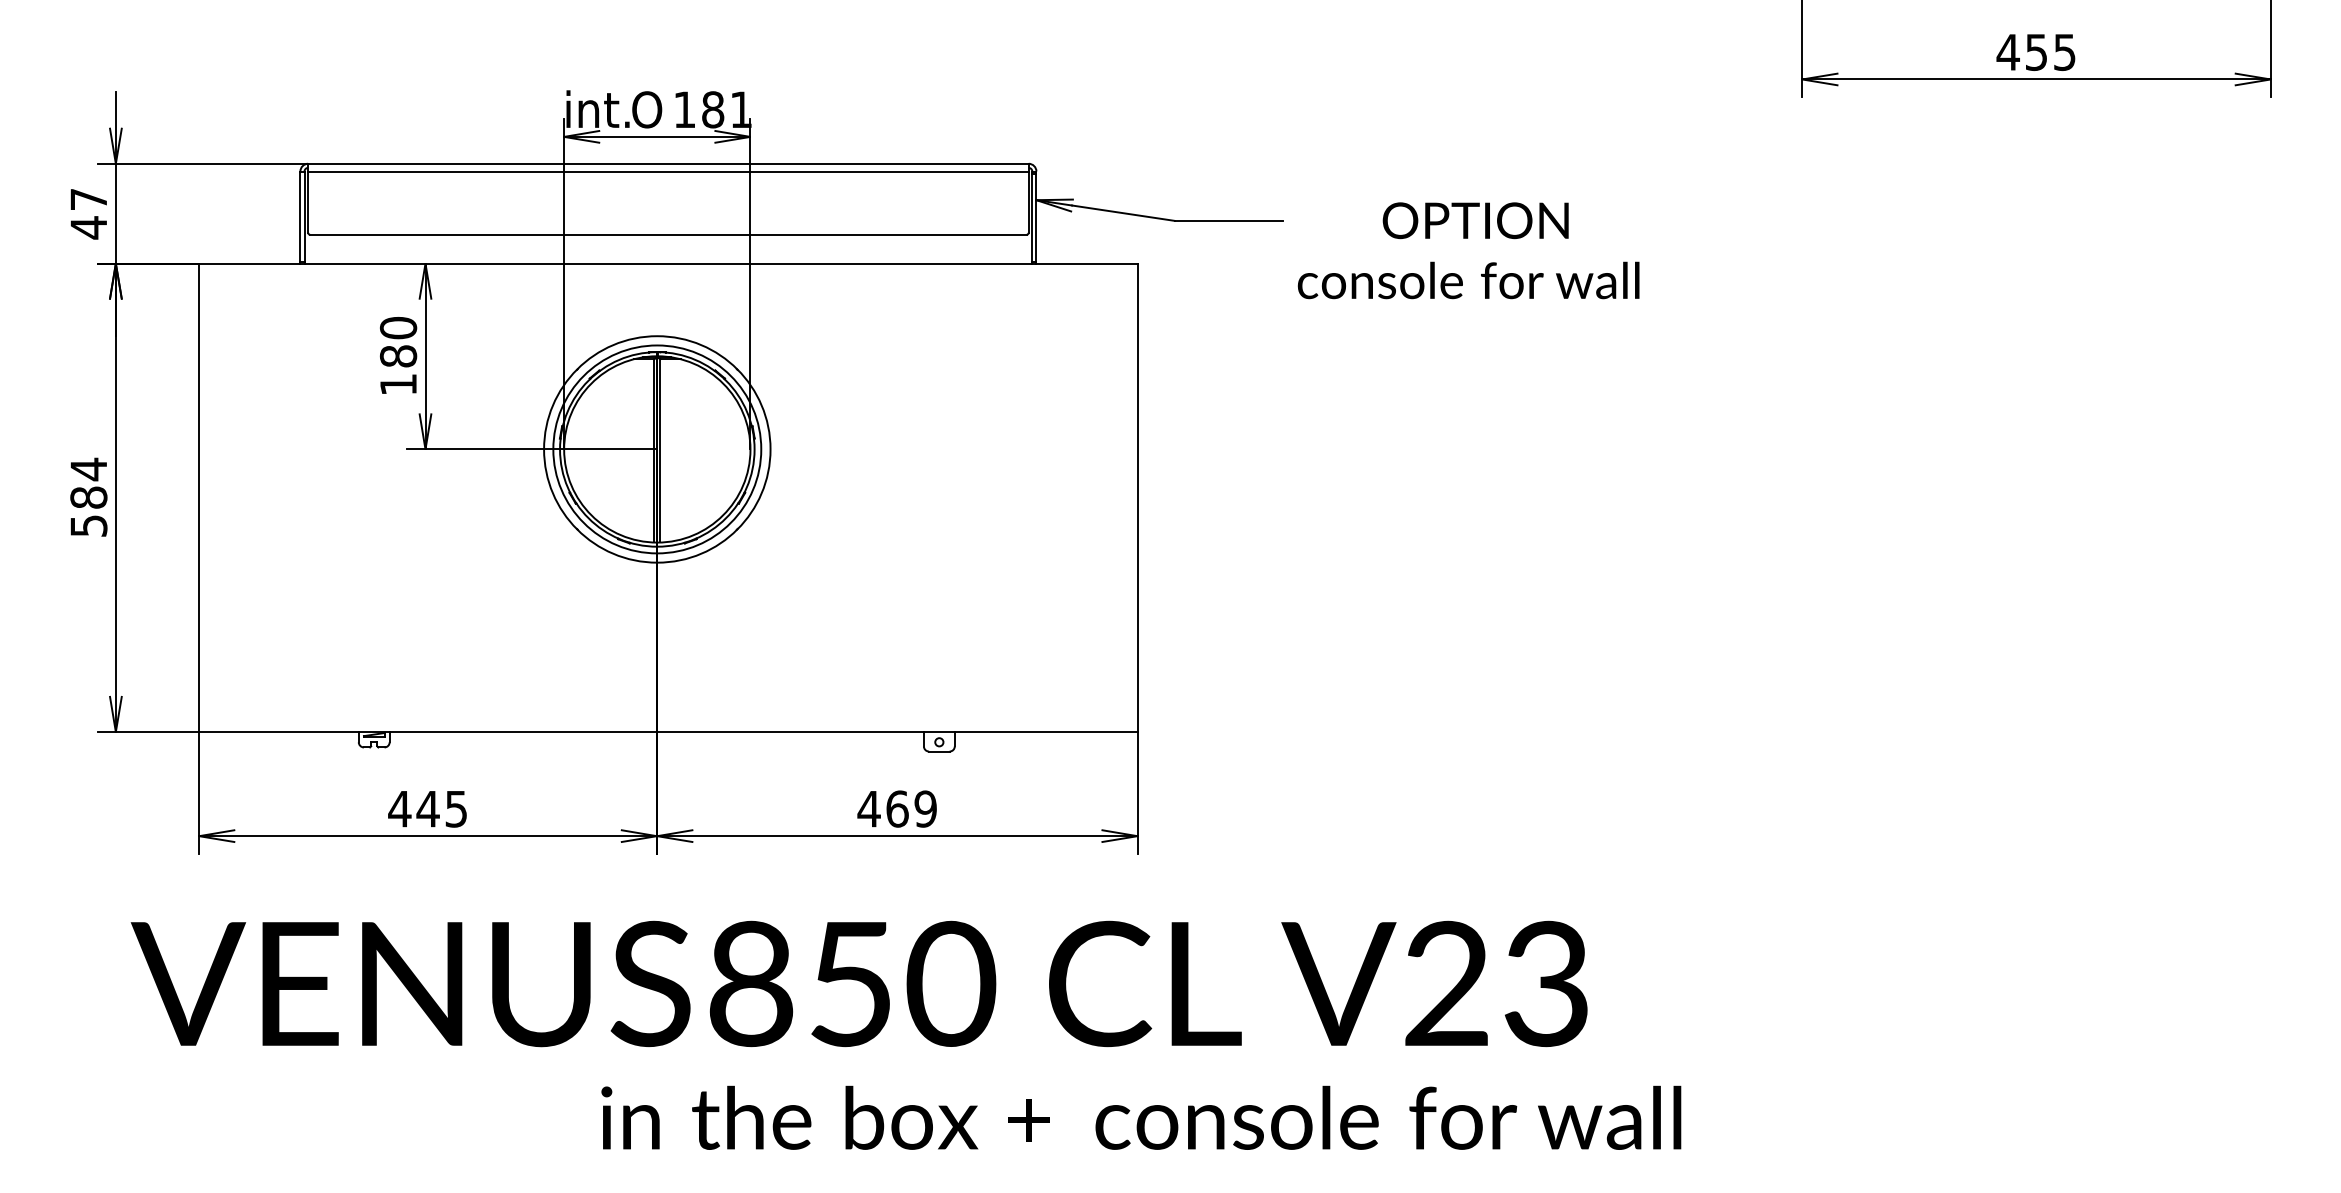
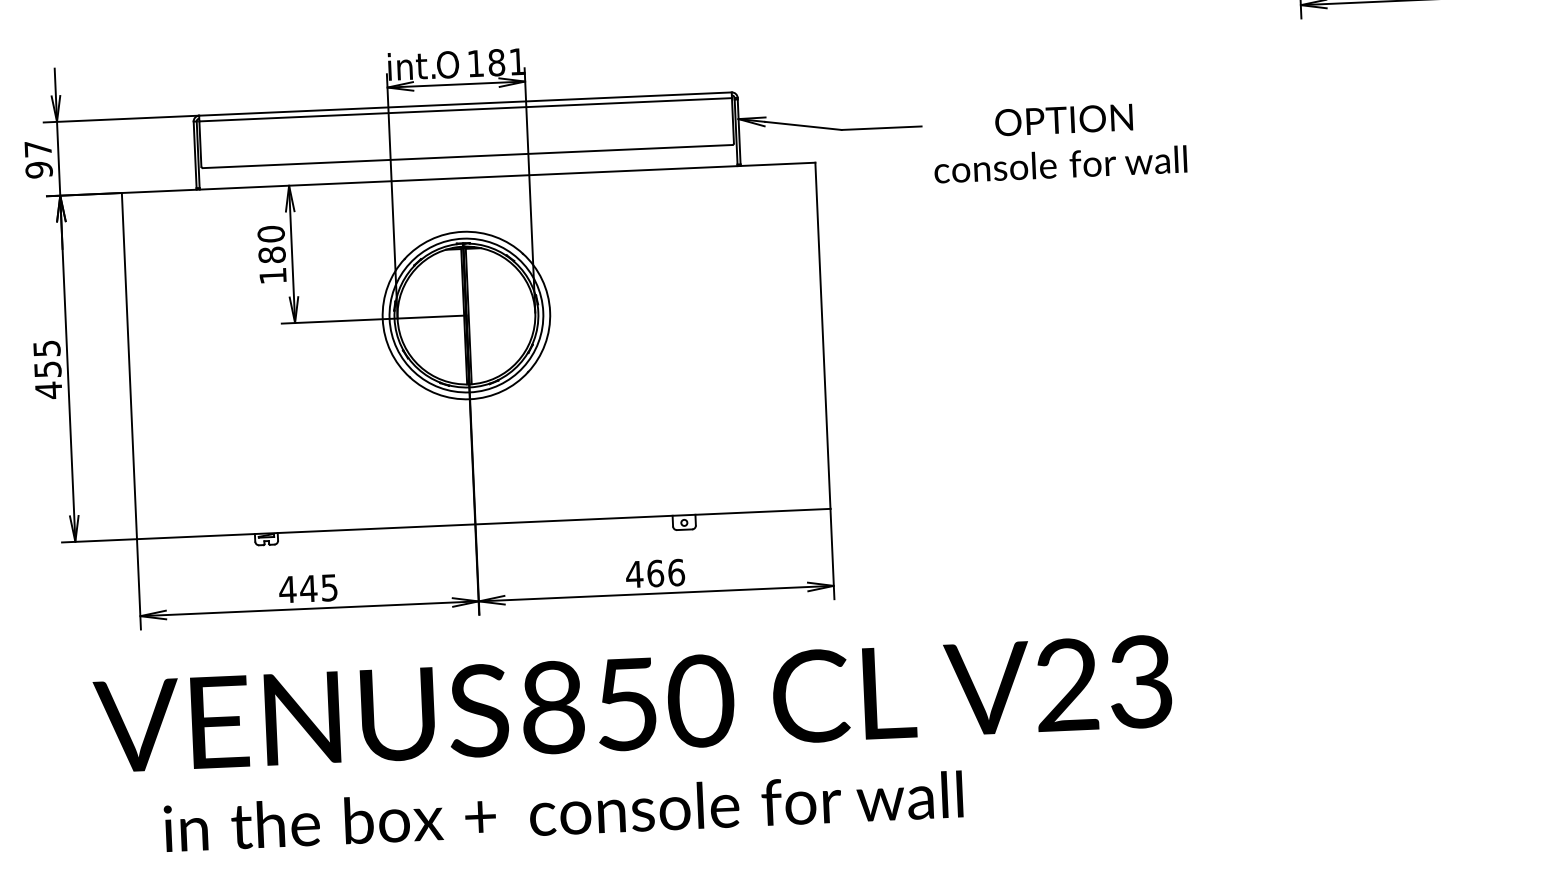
text: (88, 227) -> (38, 169), 47 -> 97
text: (88, 497) -> (47, 369), 584 -> 455
text: (925, 808) -> (676, 572), 469 -> 466
text: (1141, 1117) -> (563, 811), moved

